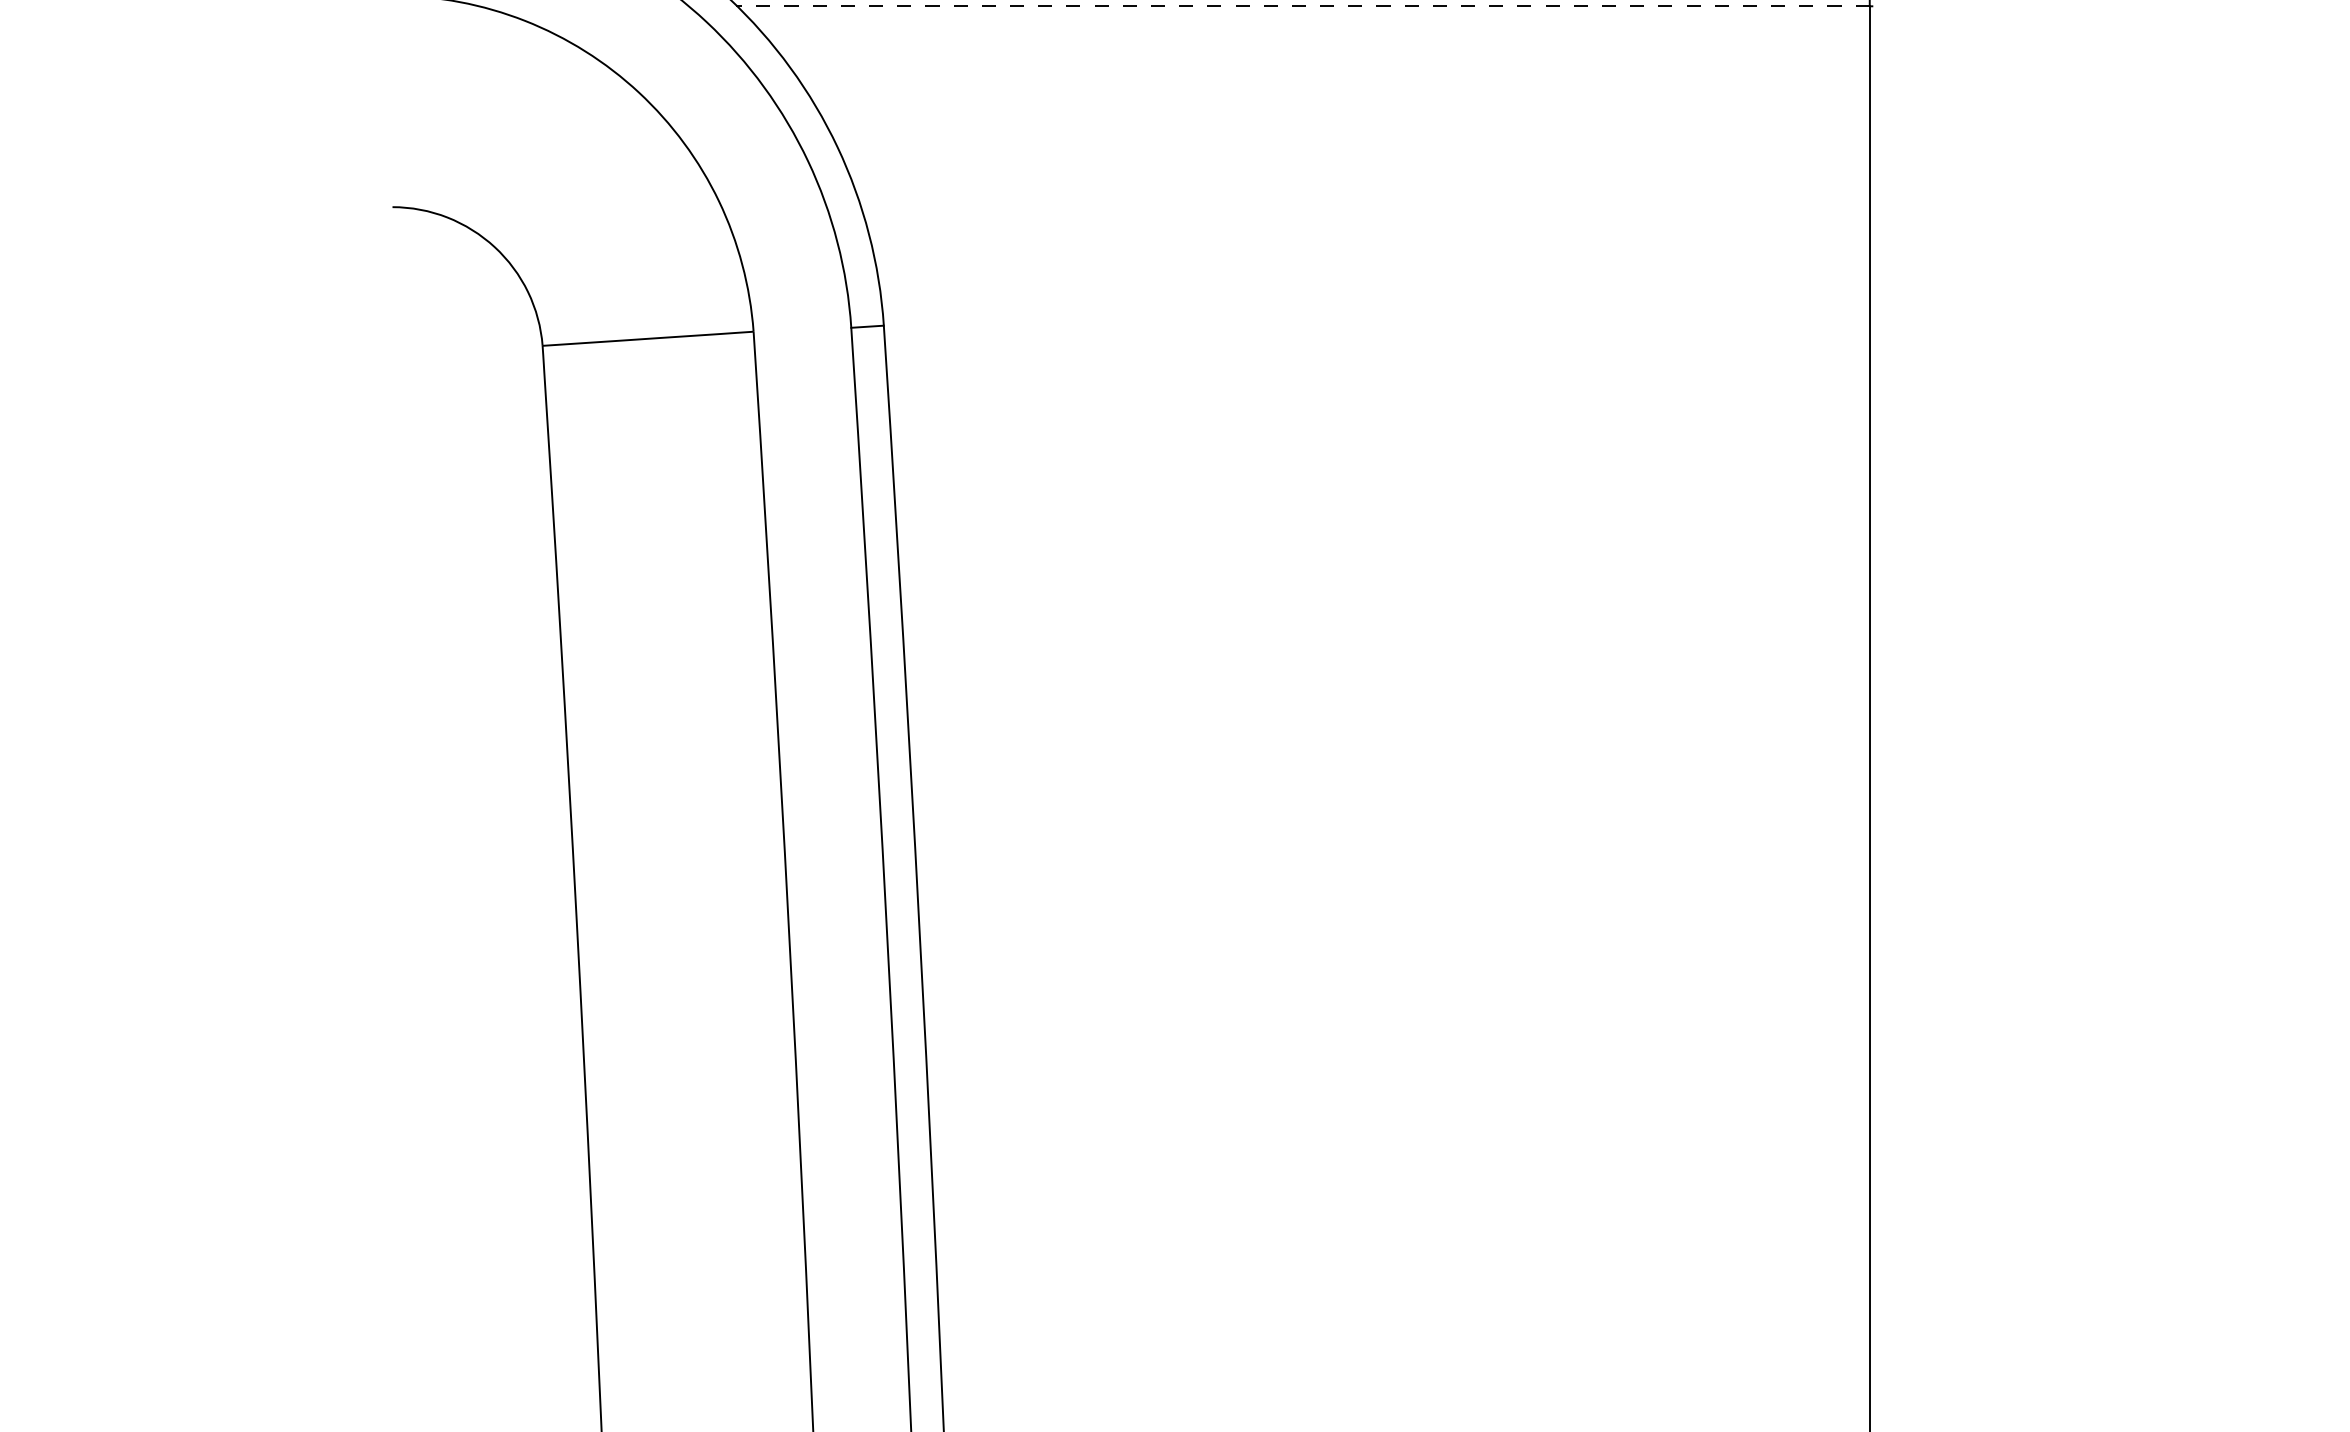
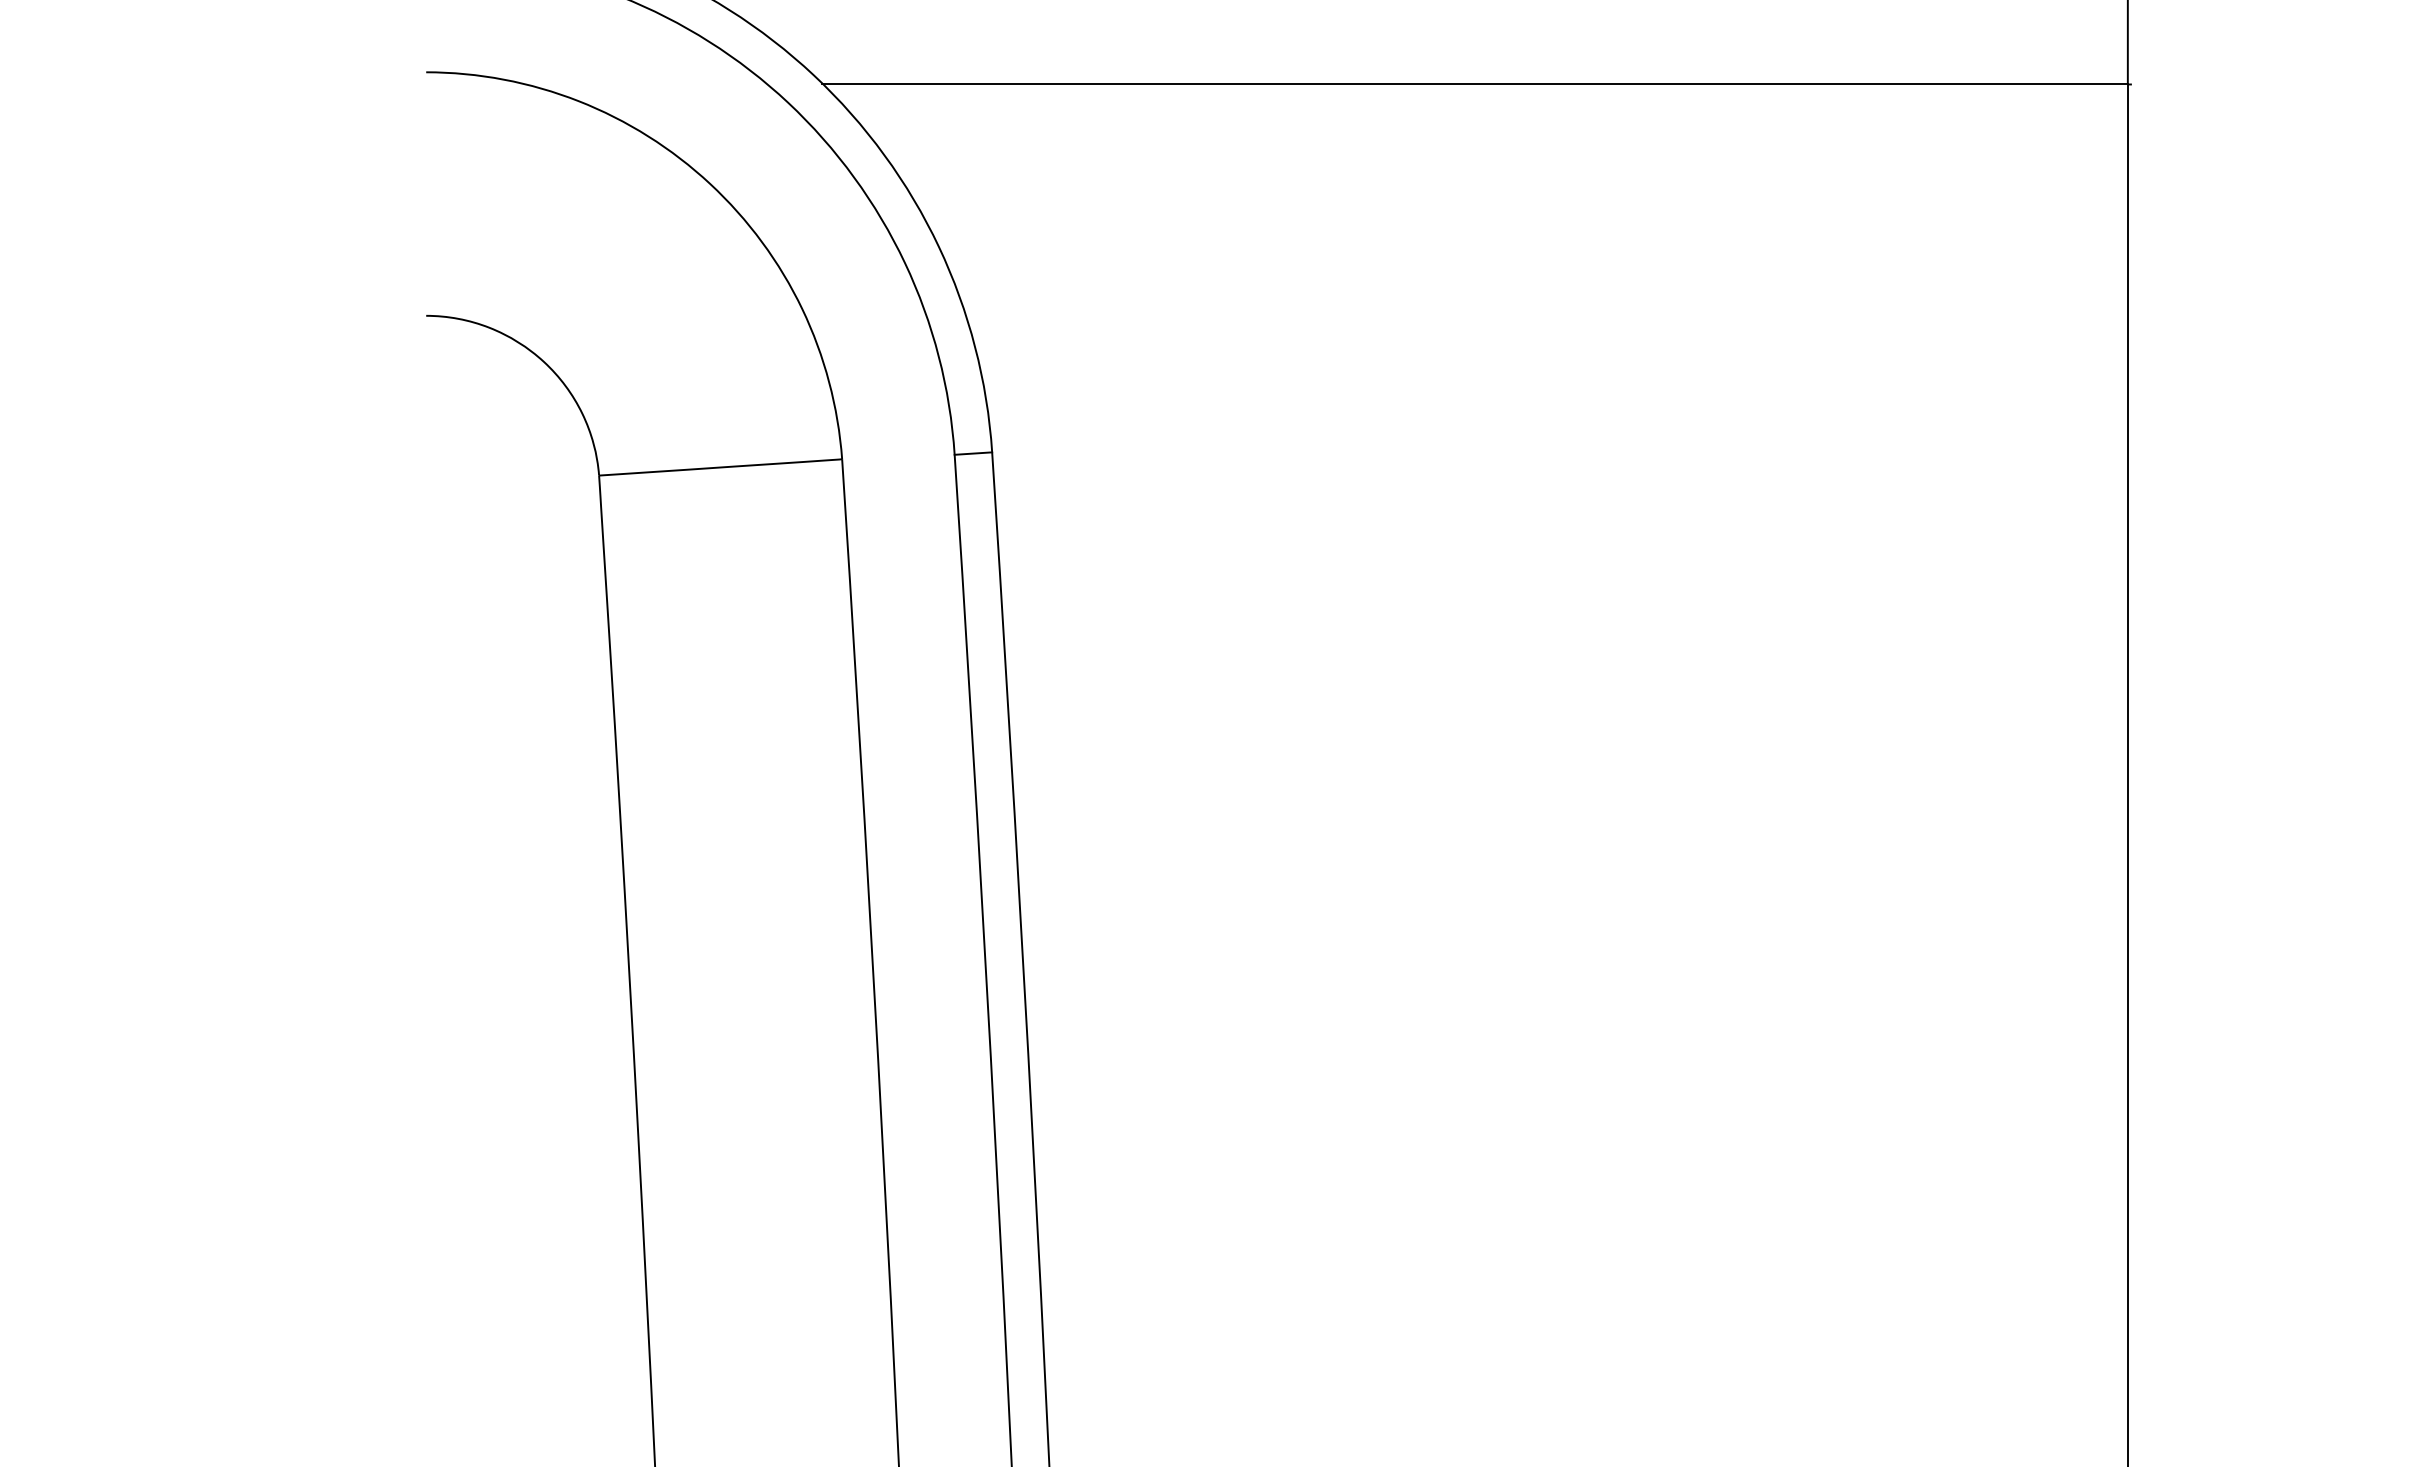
line: (1302, 6) -> (1474, 84), dashed -> solid

